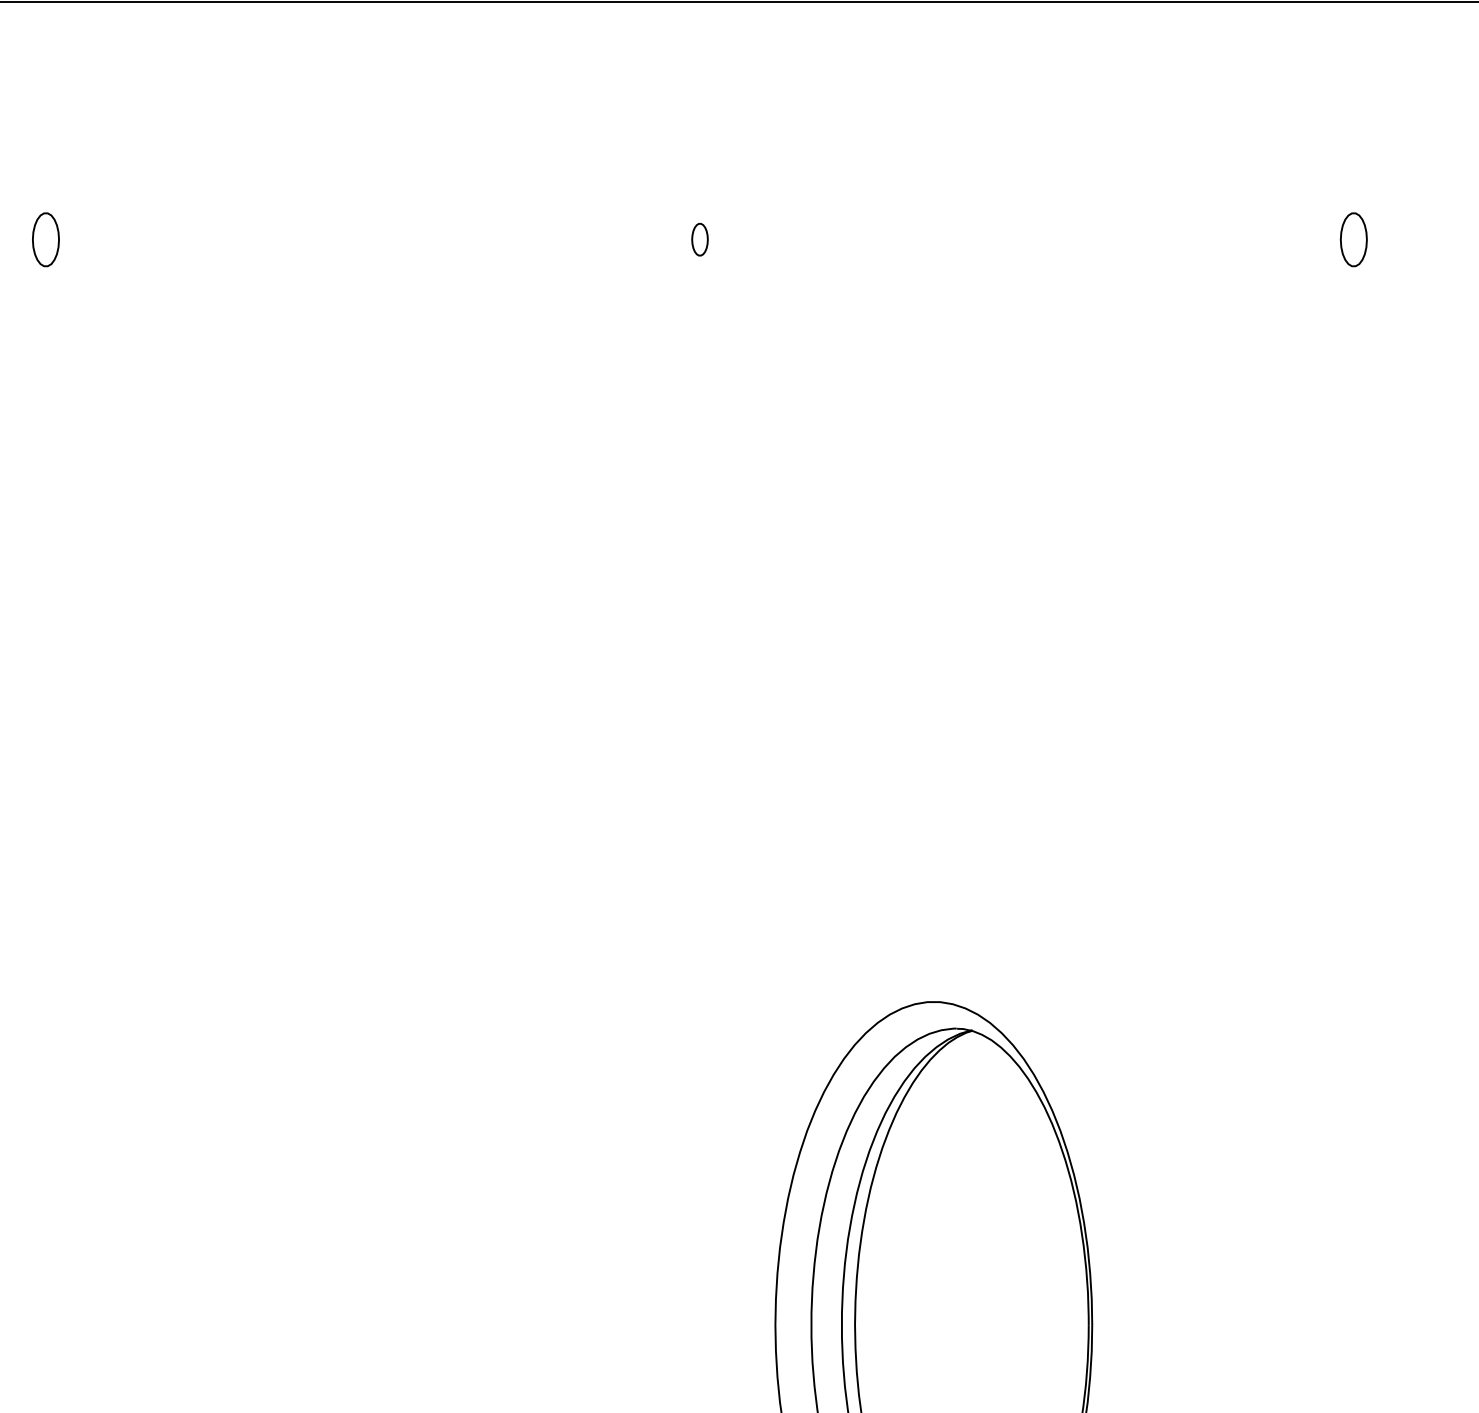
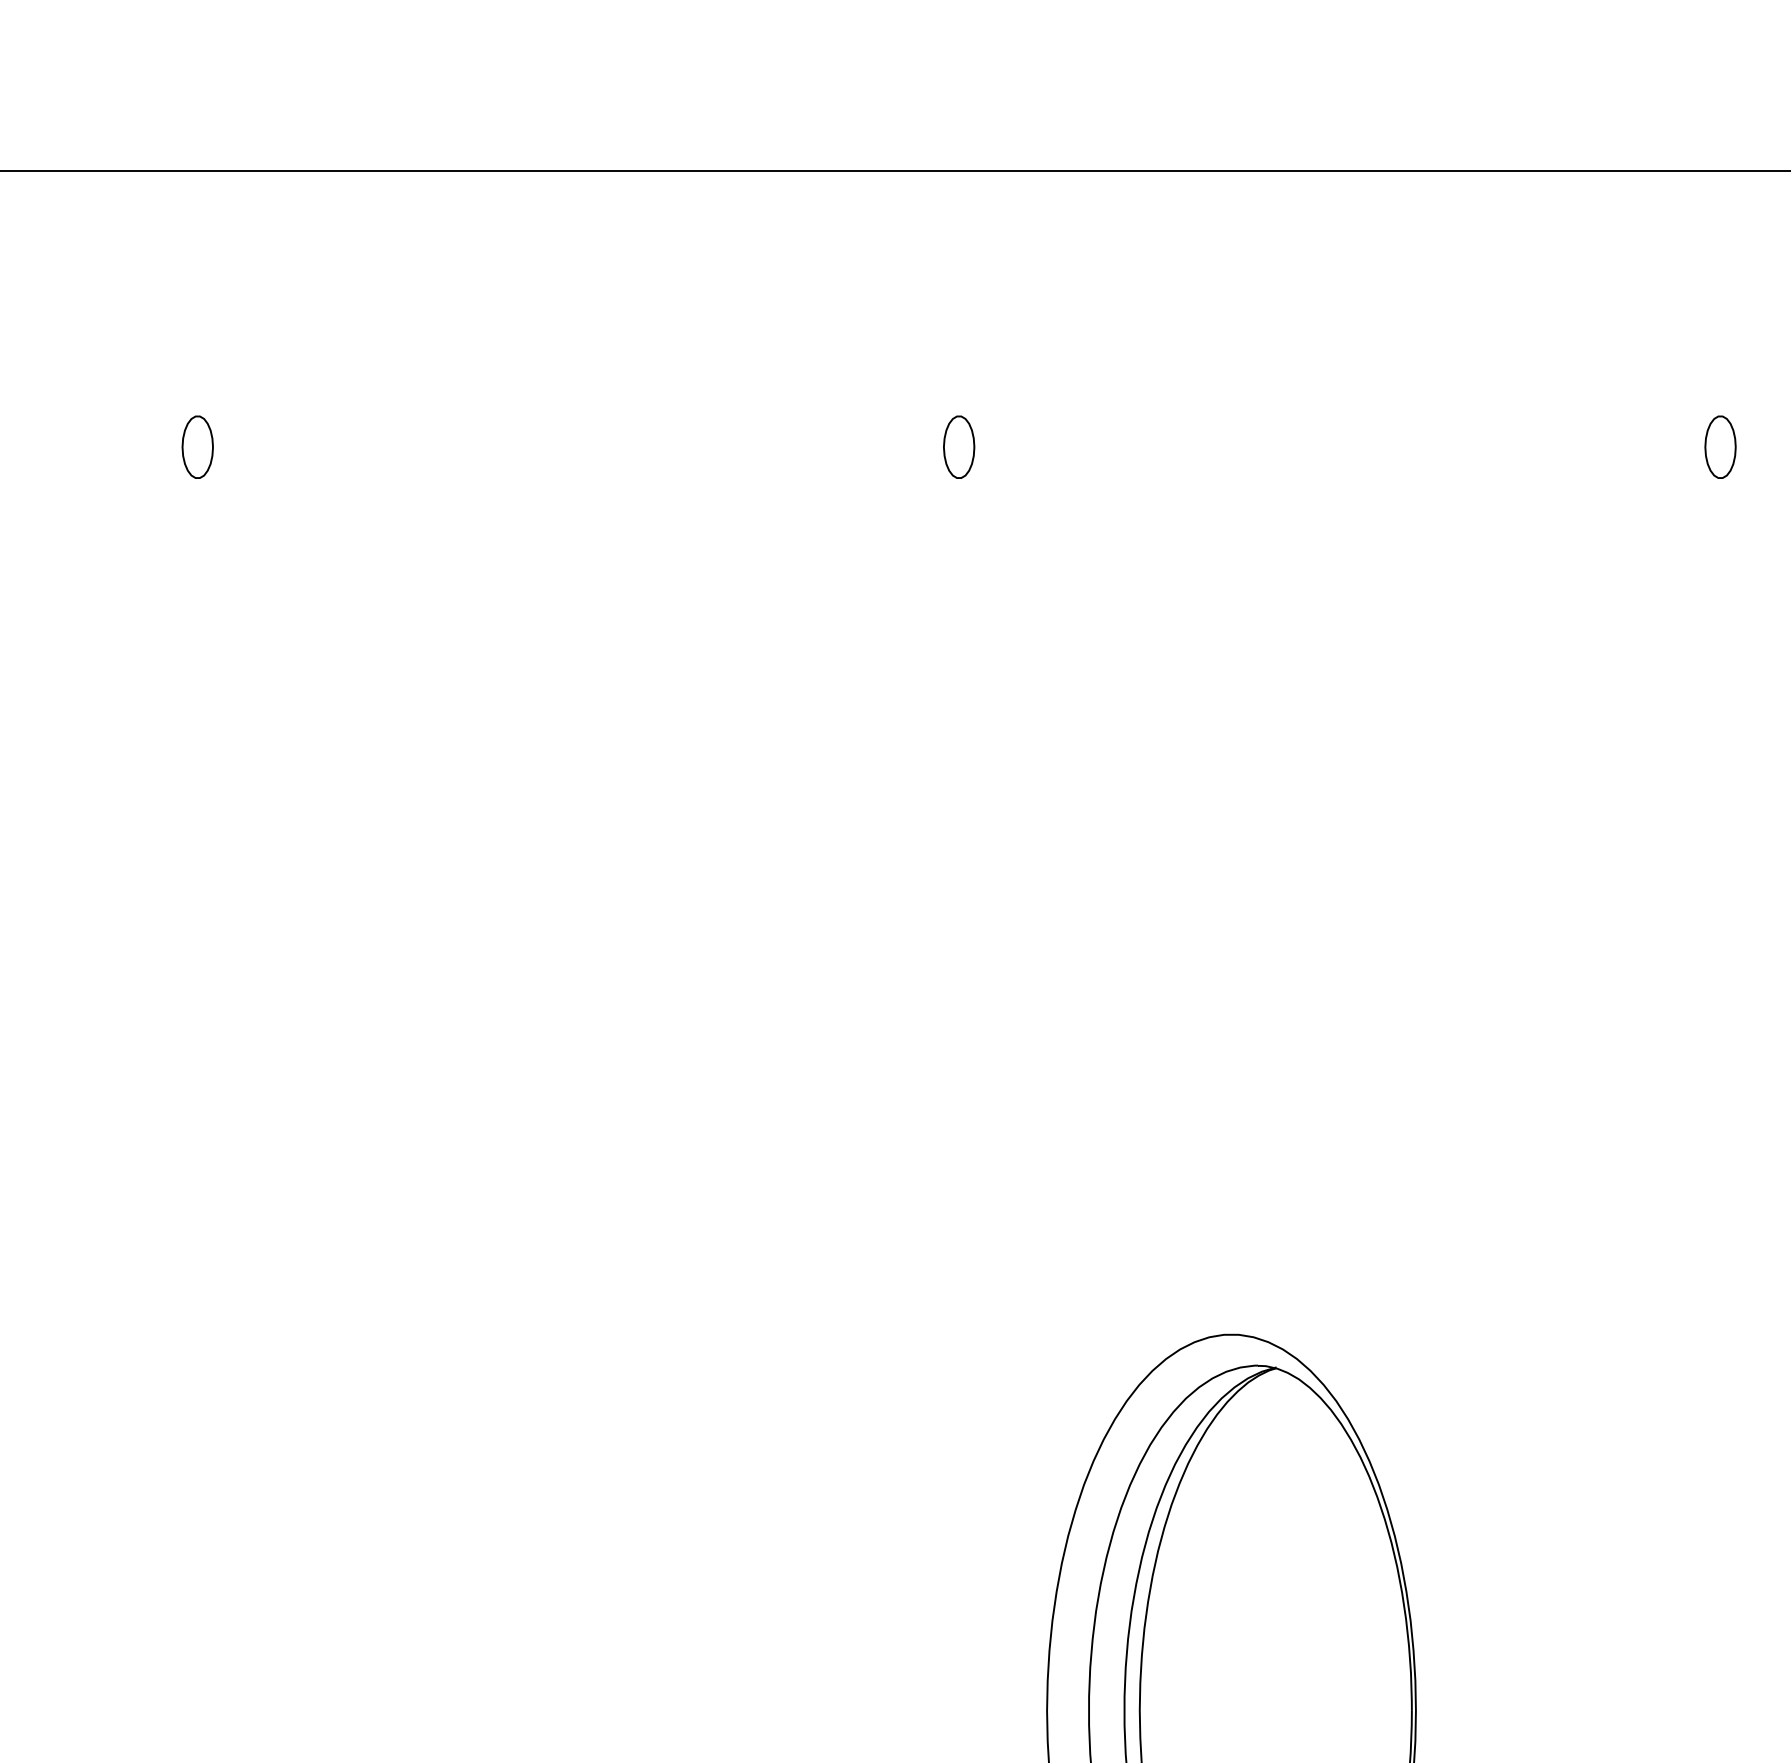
part: (700, 239) -> (959, 446), size x1.67

